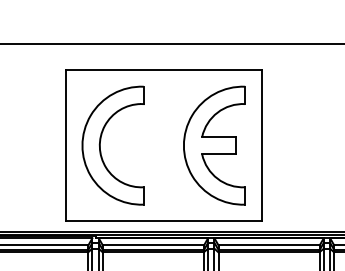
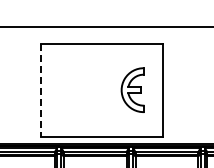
part: (102, 139) -> (63, 86), removed
part: (213, 144) -> (132, 89), size x0.6
line: (65, 145) -> (40, 90), solid -> dashed

